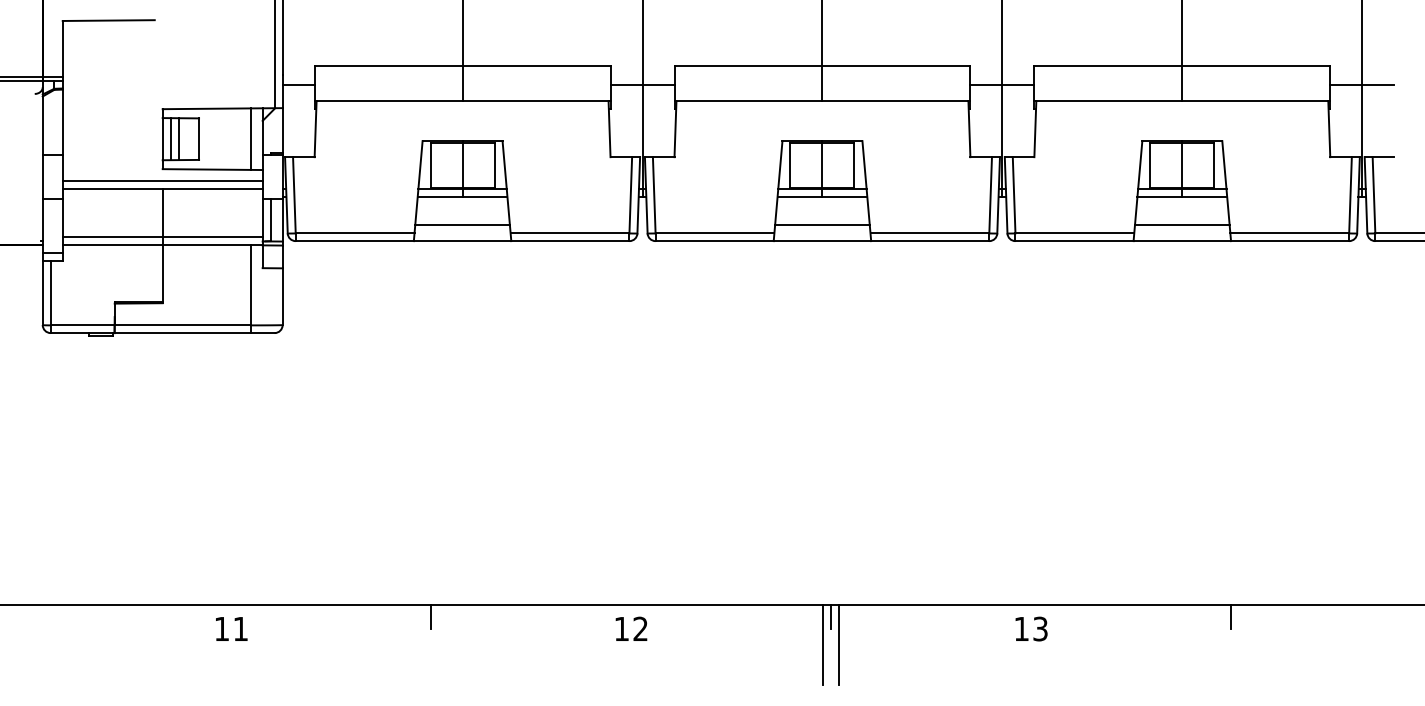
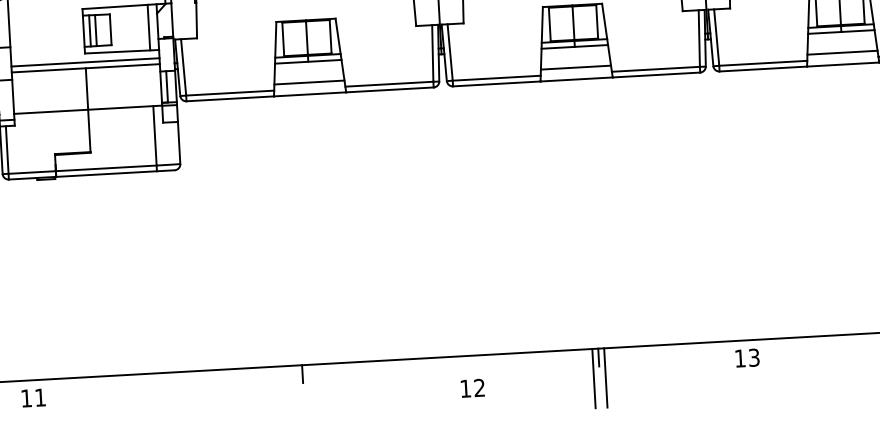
line: (162, 237) -> (87, 104), removed
text: (231, 628) -> (33, 397), moved
text: (631, 628) -> (472, 387), moved

